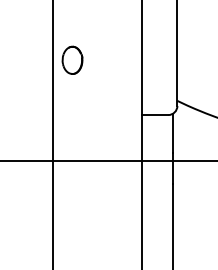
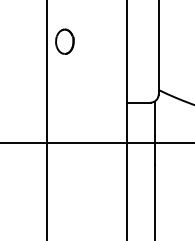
part: (72, 60) -> (64, 41), moved

